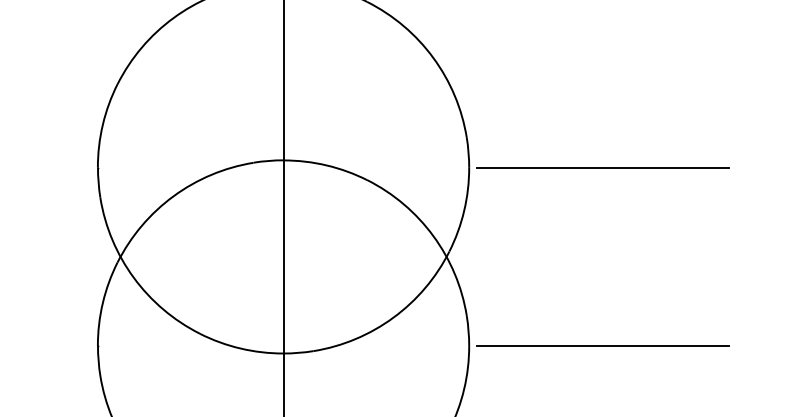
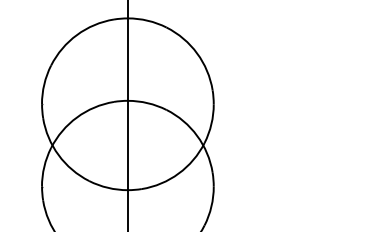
line: (602, 168) -> (275, 104), removed
line: (602, 345) -> (275, 186), removed

